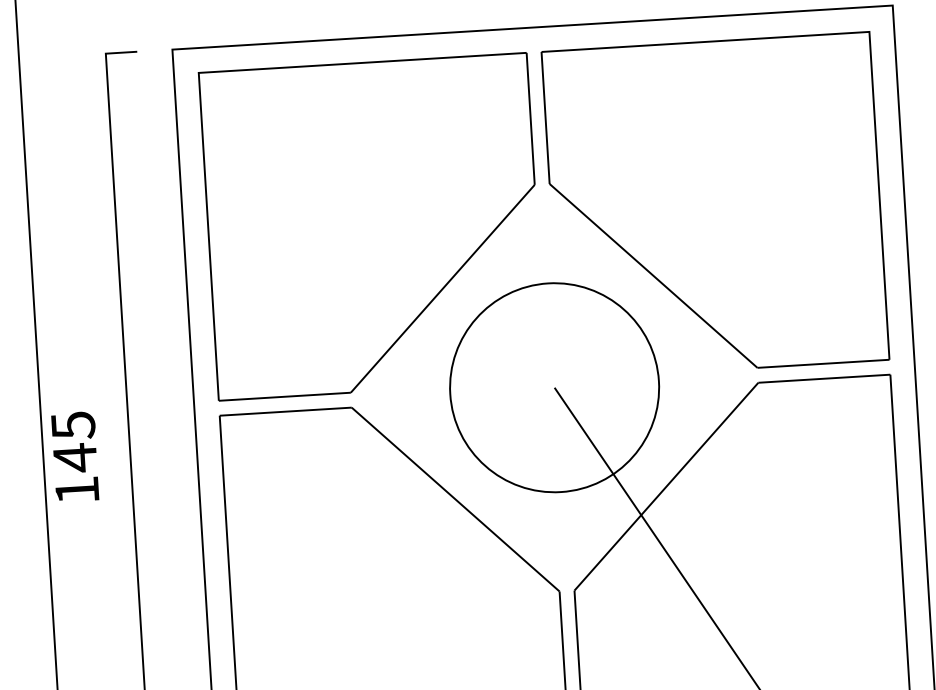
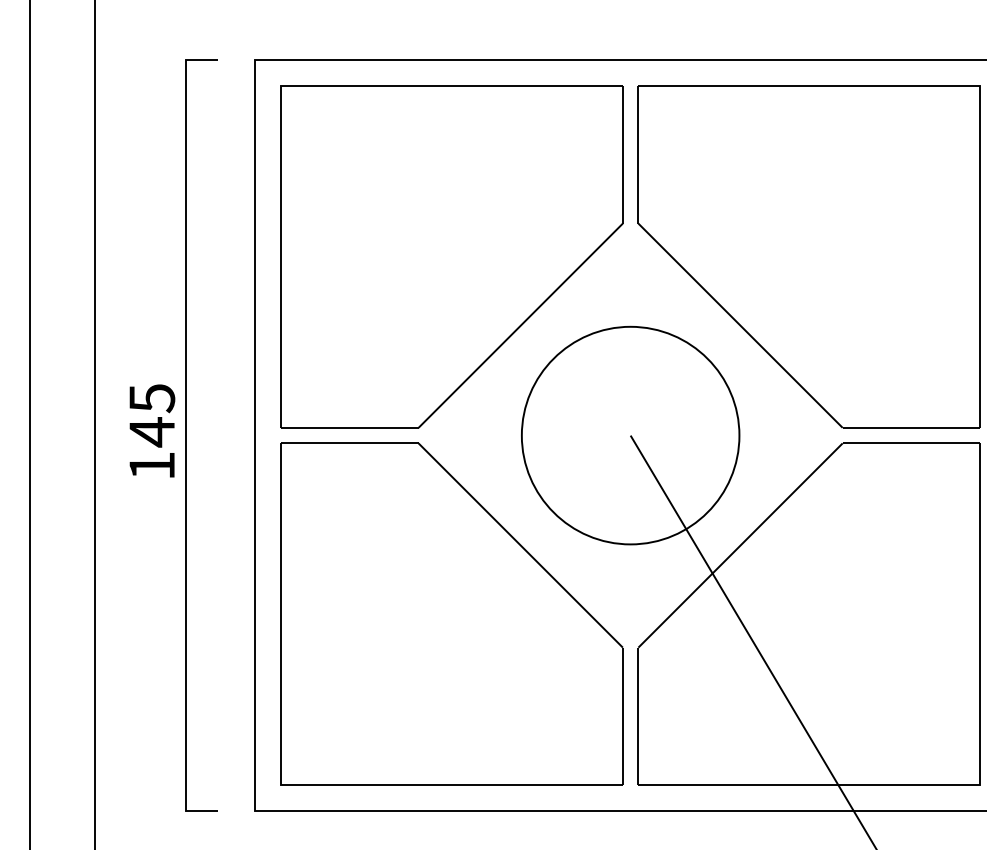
text: (75, 456) -> (152, 430), moved

